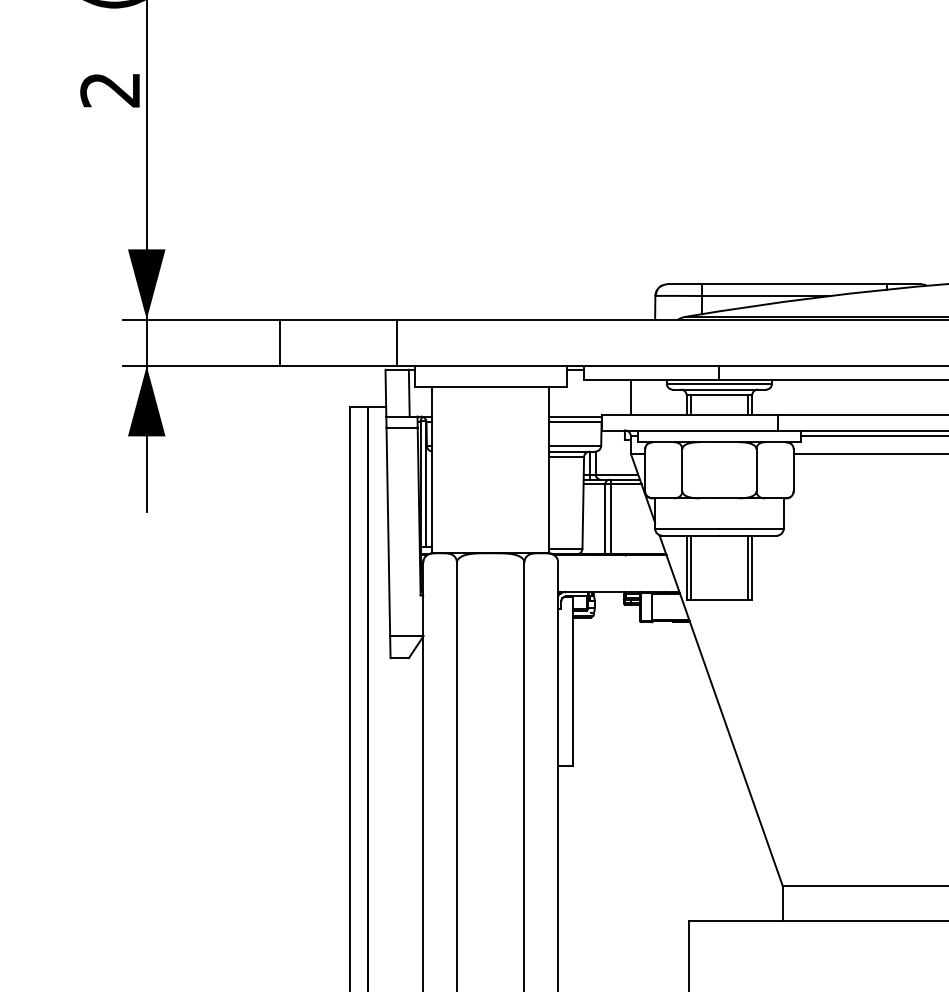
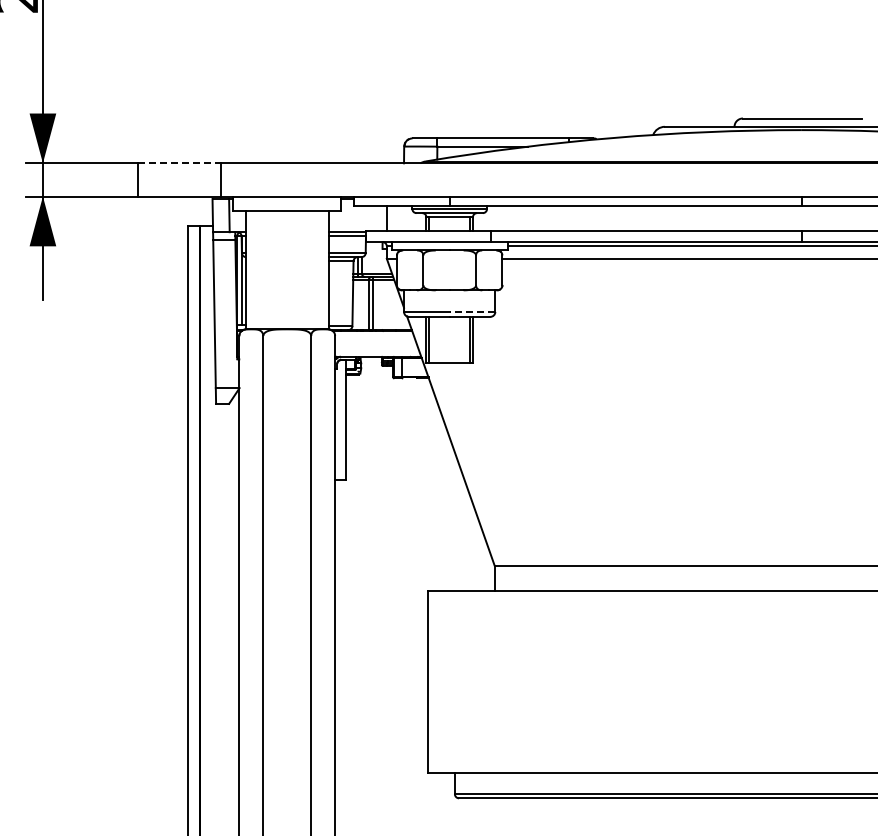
line: (339, 319) -> (179, 163), solid -> dashed
line: (751, 528) -> (472, 311), solid -> dashed

